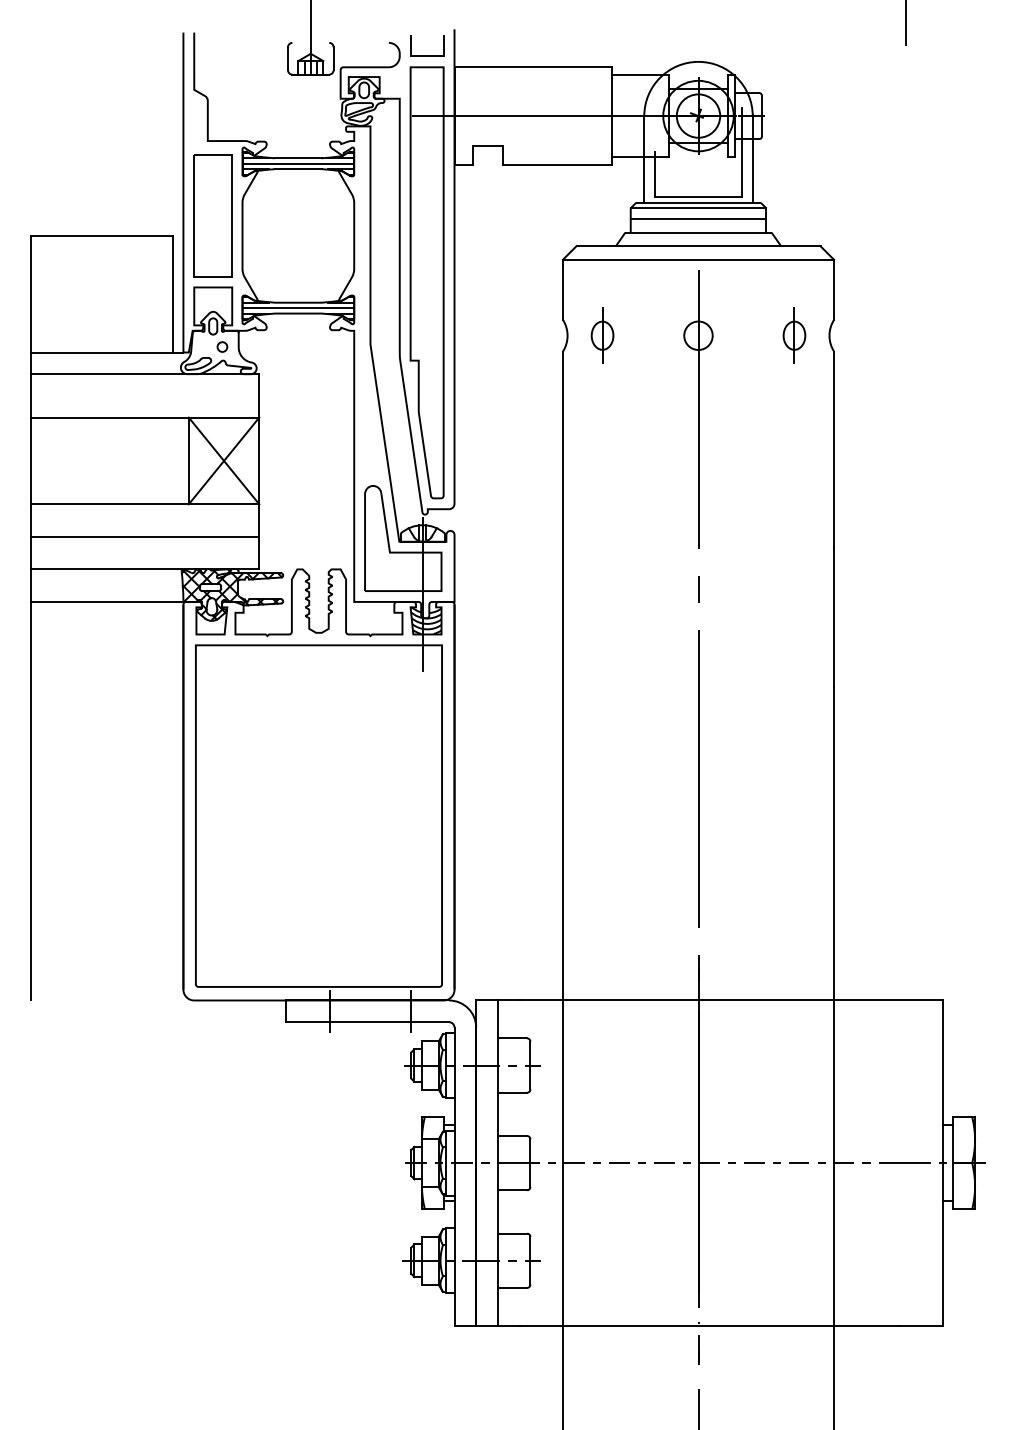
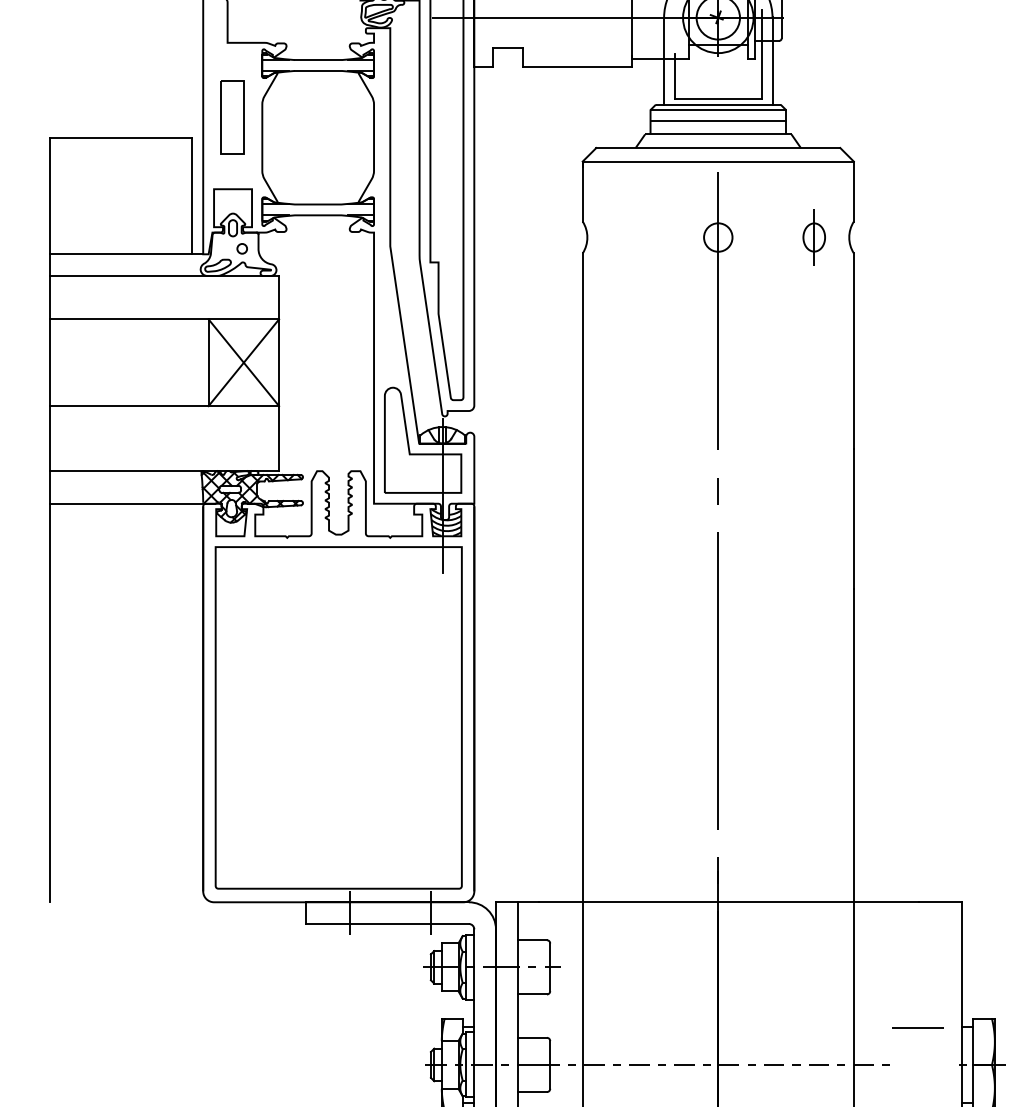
line: (298, 163) -> (318, 65), removed
part: (212, 215) -> (232, 117), size x0.6
line: (298, 308) -> (318, 210), removed
part: (602, 335) -> (622, 237), removed
line: (144, 536) -> (164, 438), removed
line: (904, 1162) -> (918, 1027), moved

